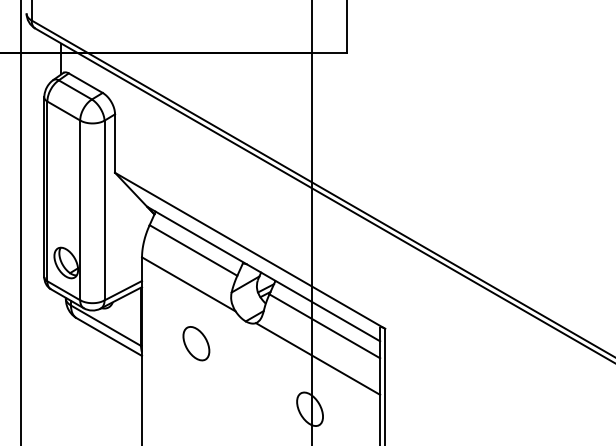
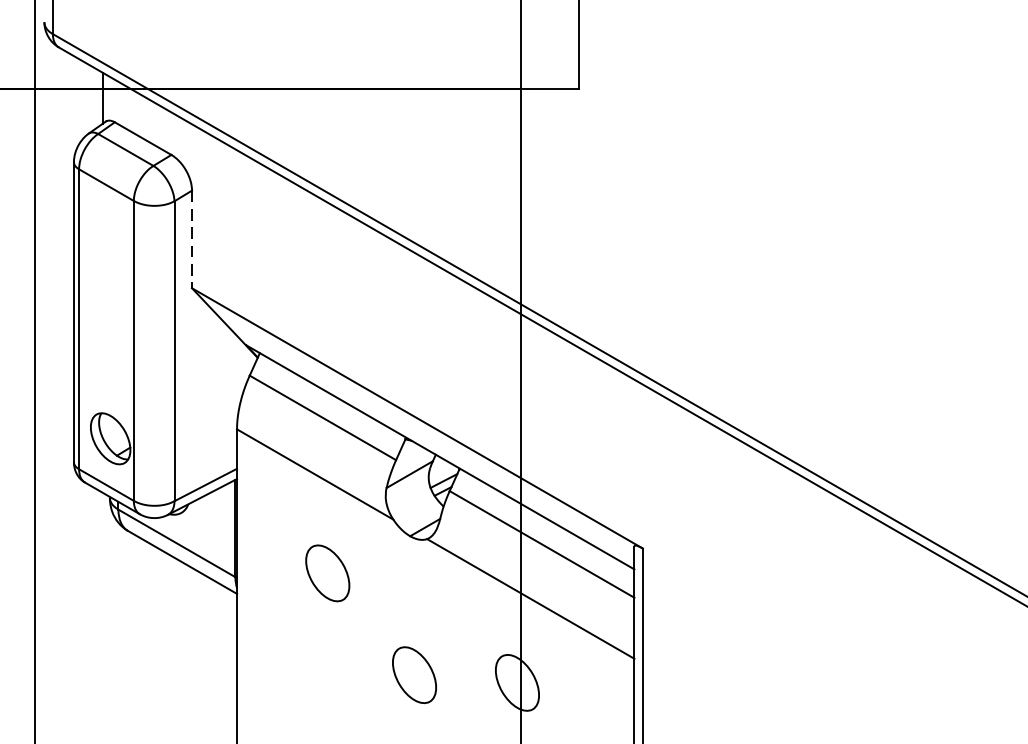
line: (115, 144) -> (192, 240), solid -> dashed
part: (248, 404) -> (414, 674), added

